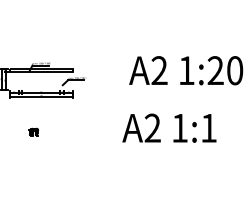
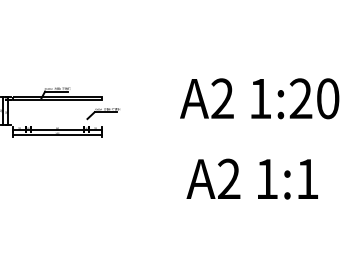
text: (168, 127) -> (251, 178), moved
part: (33, 132) -> (46, 184), removed

